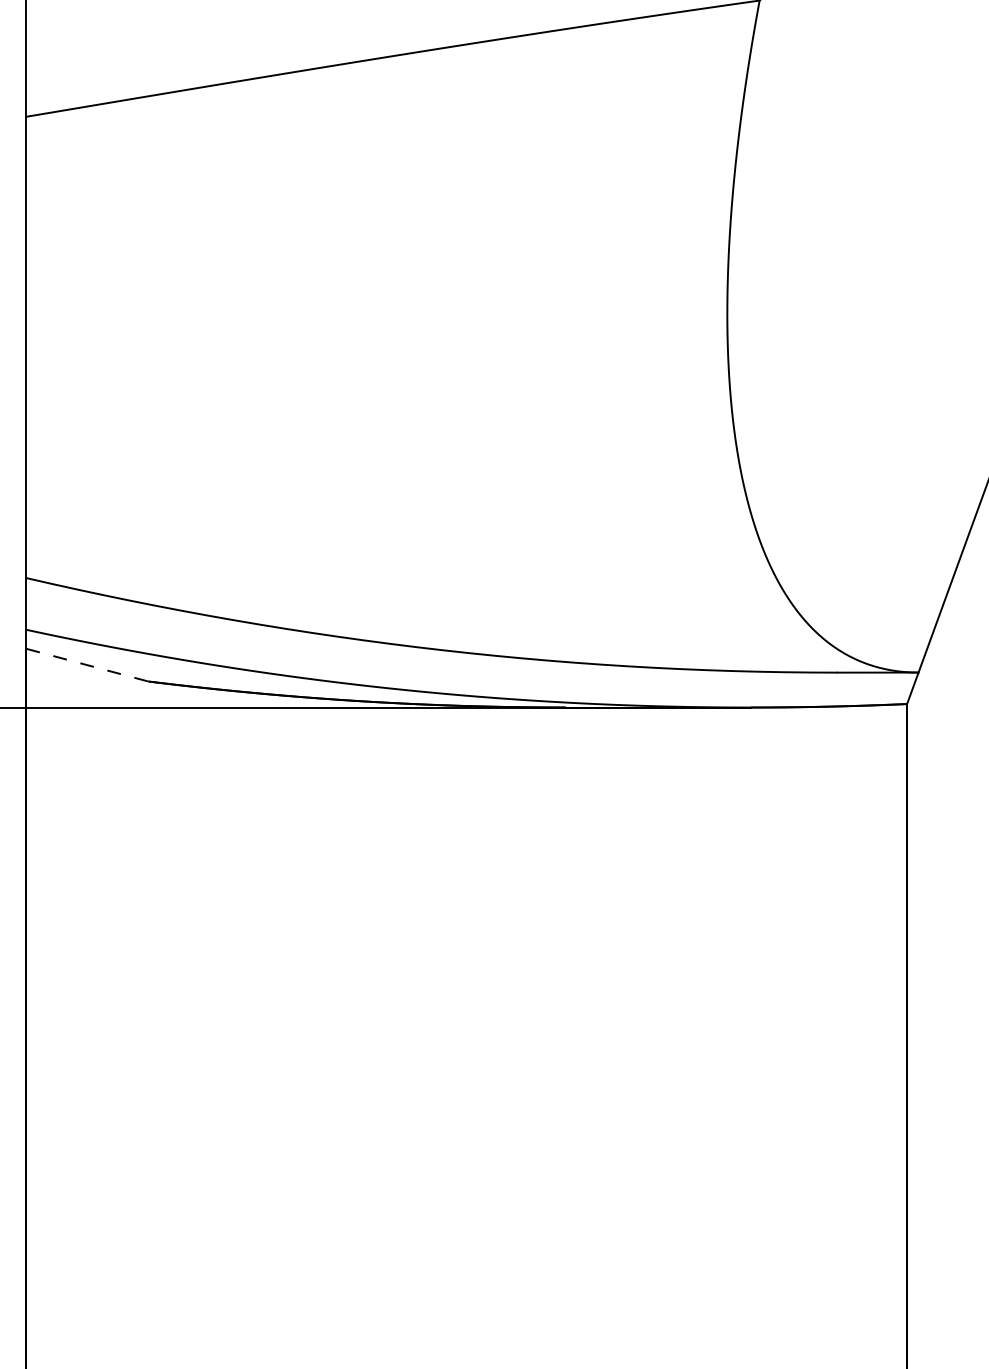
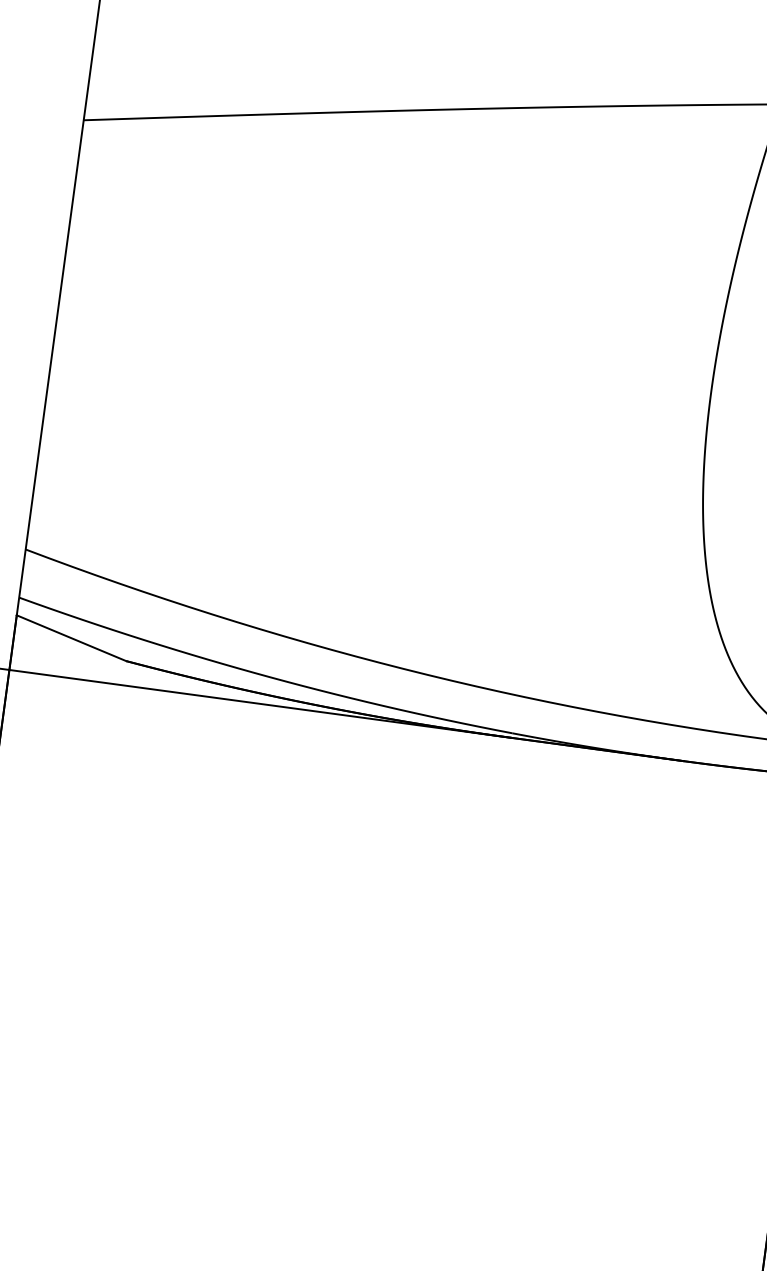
line: (87, 665) -> (71, 638), dashed -> solid

